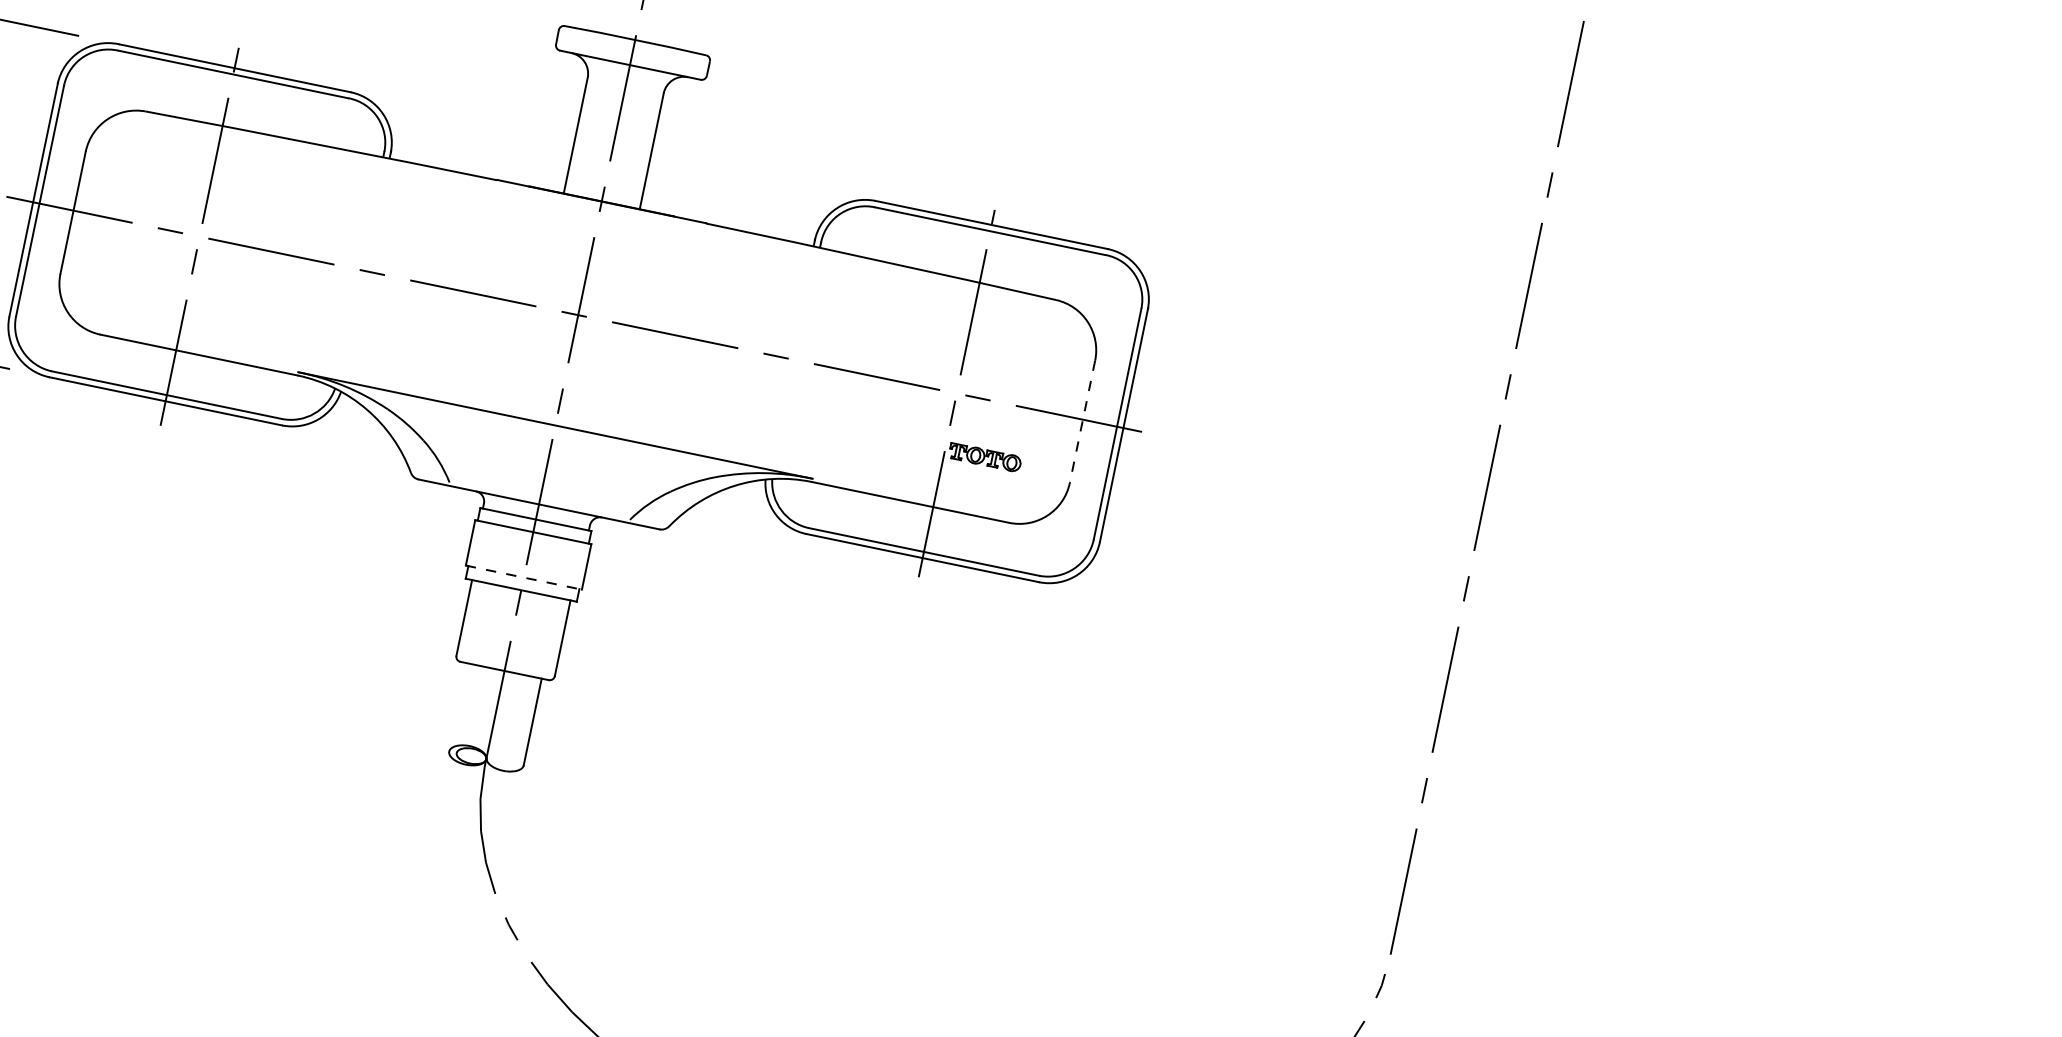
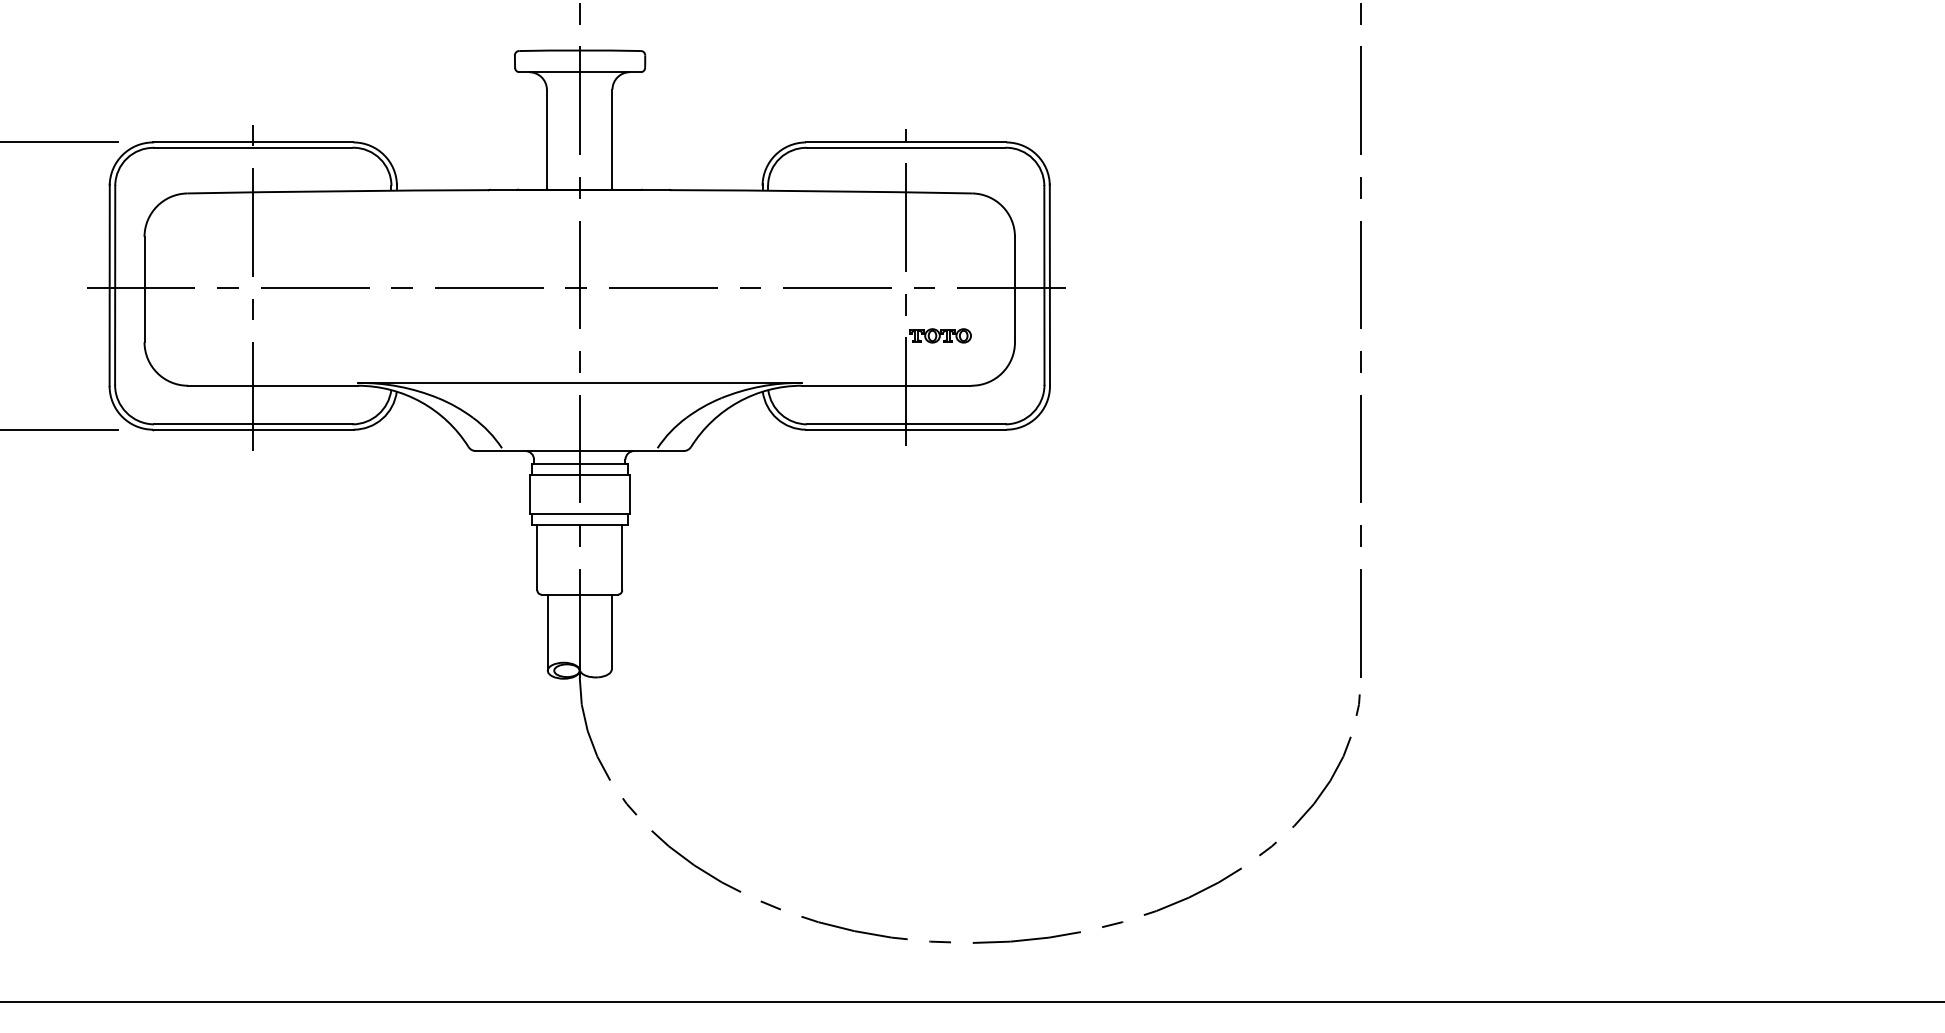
line: (1083, 421) -> (1015, 289), dashed -> solid
line: (524, 578) -> (580, 514), dashed -> solid
line: (458, 707) -> (547, 632), added

